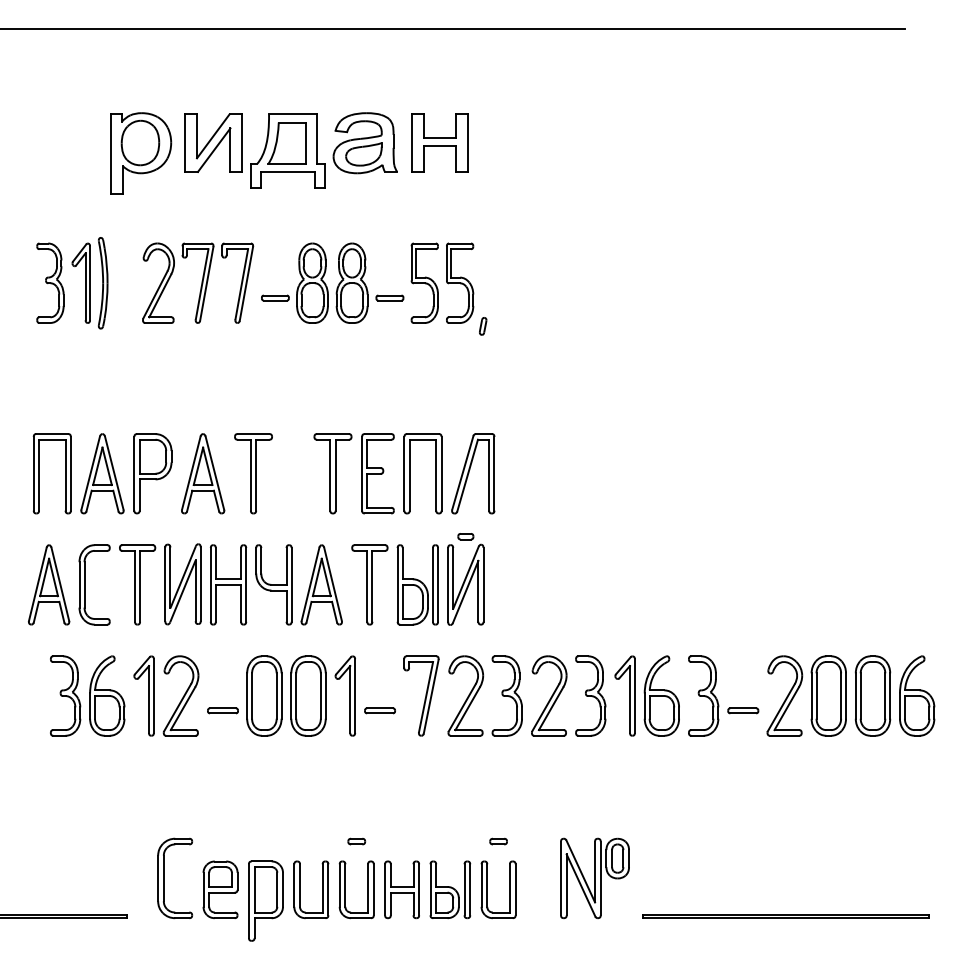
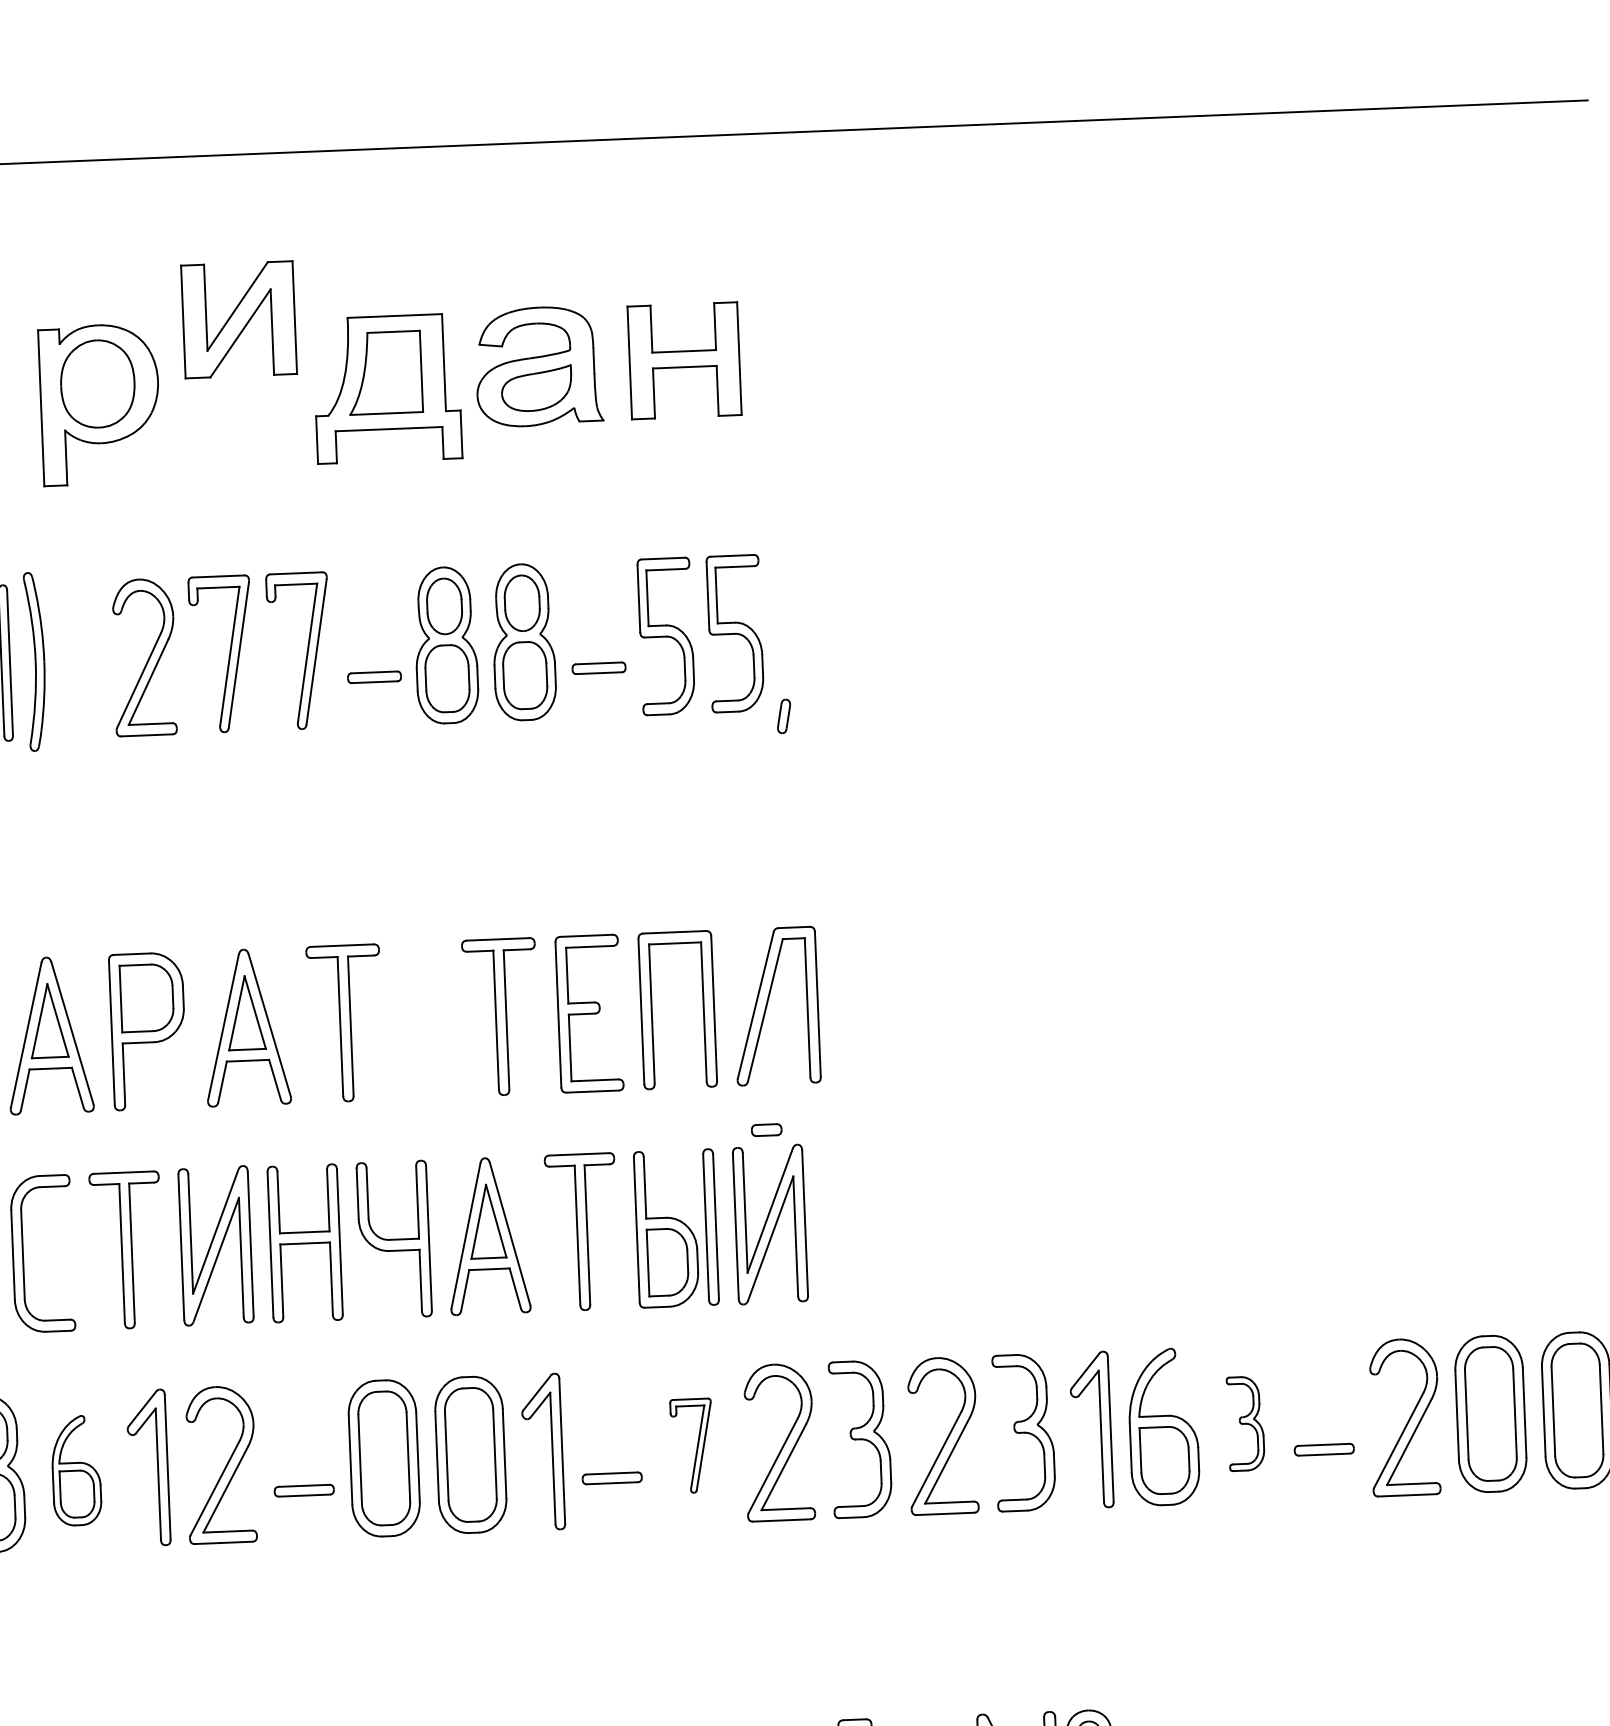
part: (213, 142) -> (238, 318), moved
part: (107, 695) -> (76, 1469), size x0.7
part: (421, 695) -> (692, 1444), size x0.6
part: (703, 695) -> (1245, 1422), size x0.6

